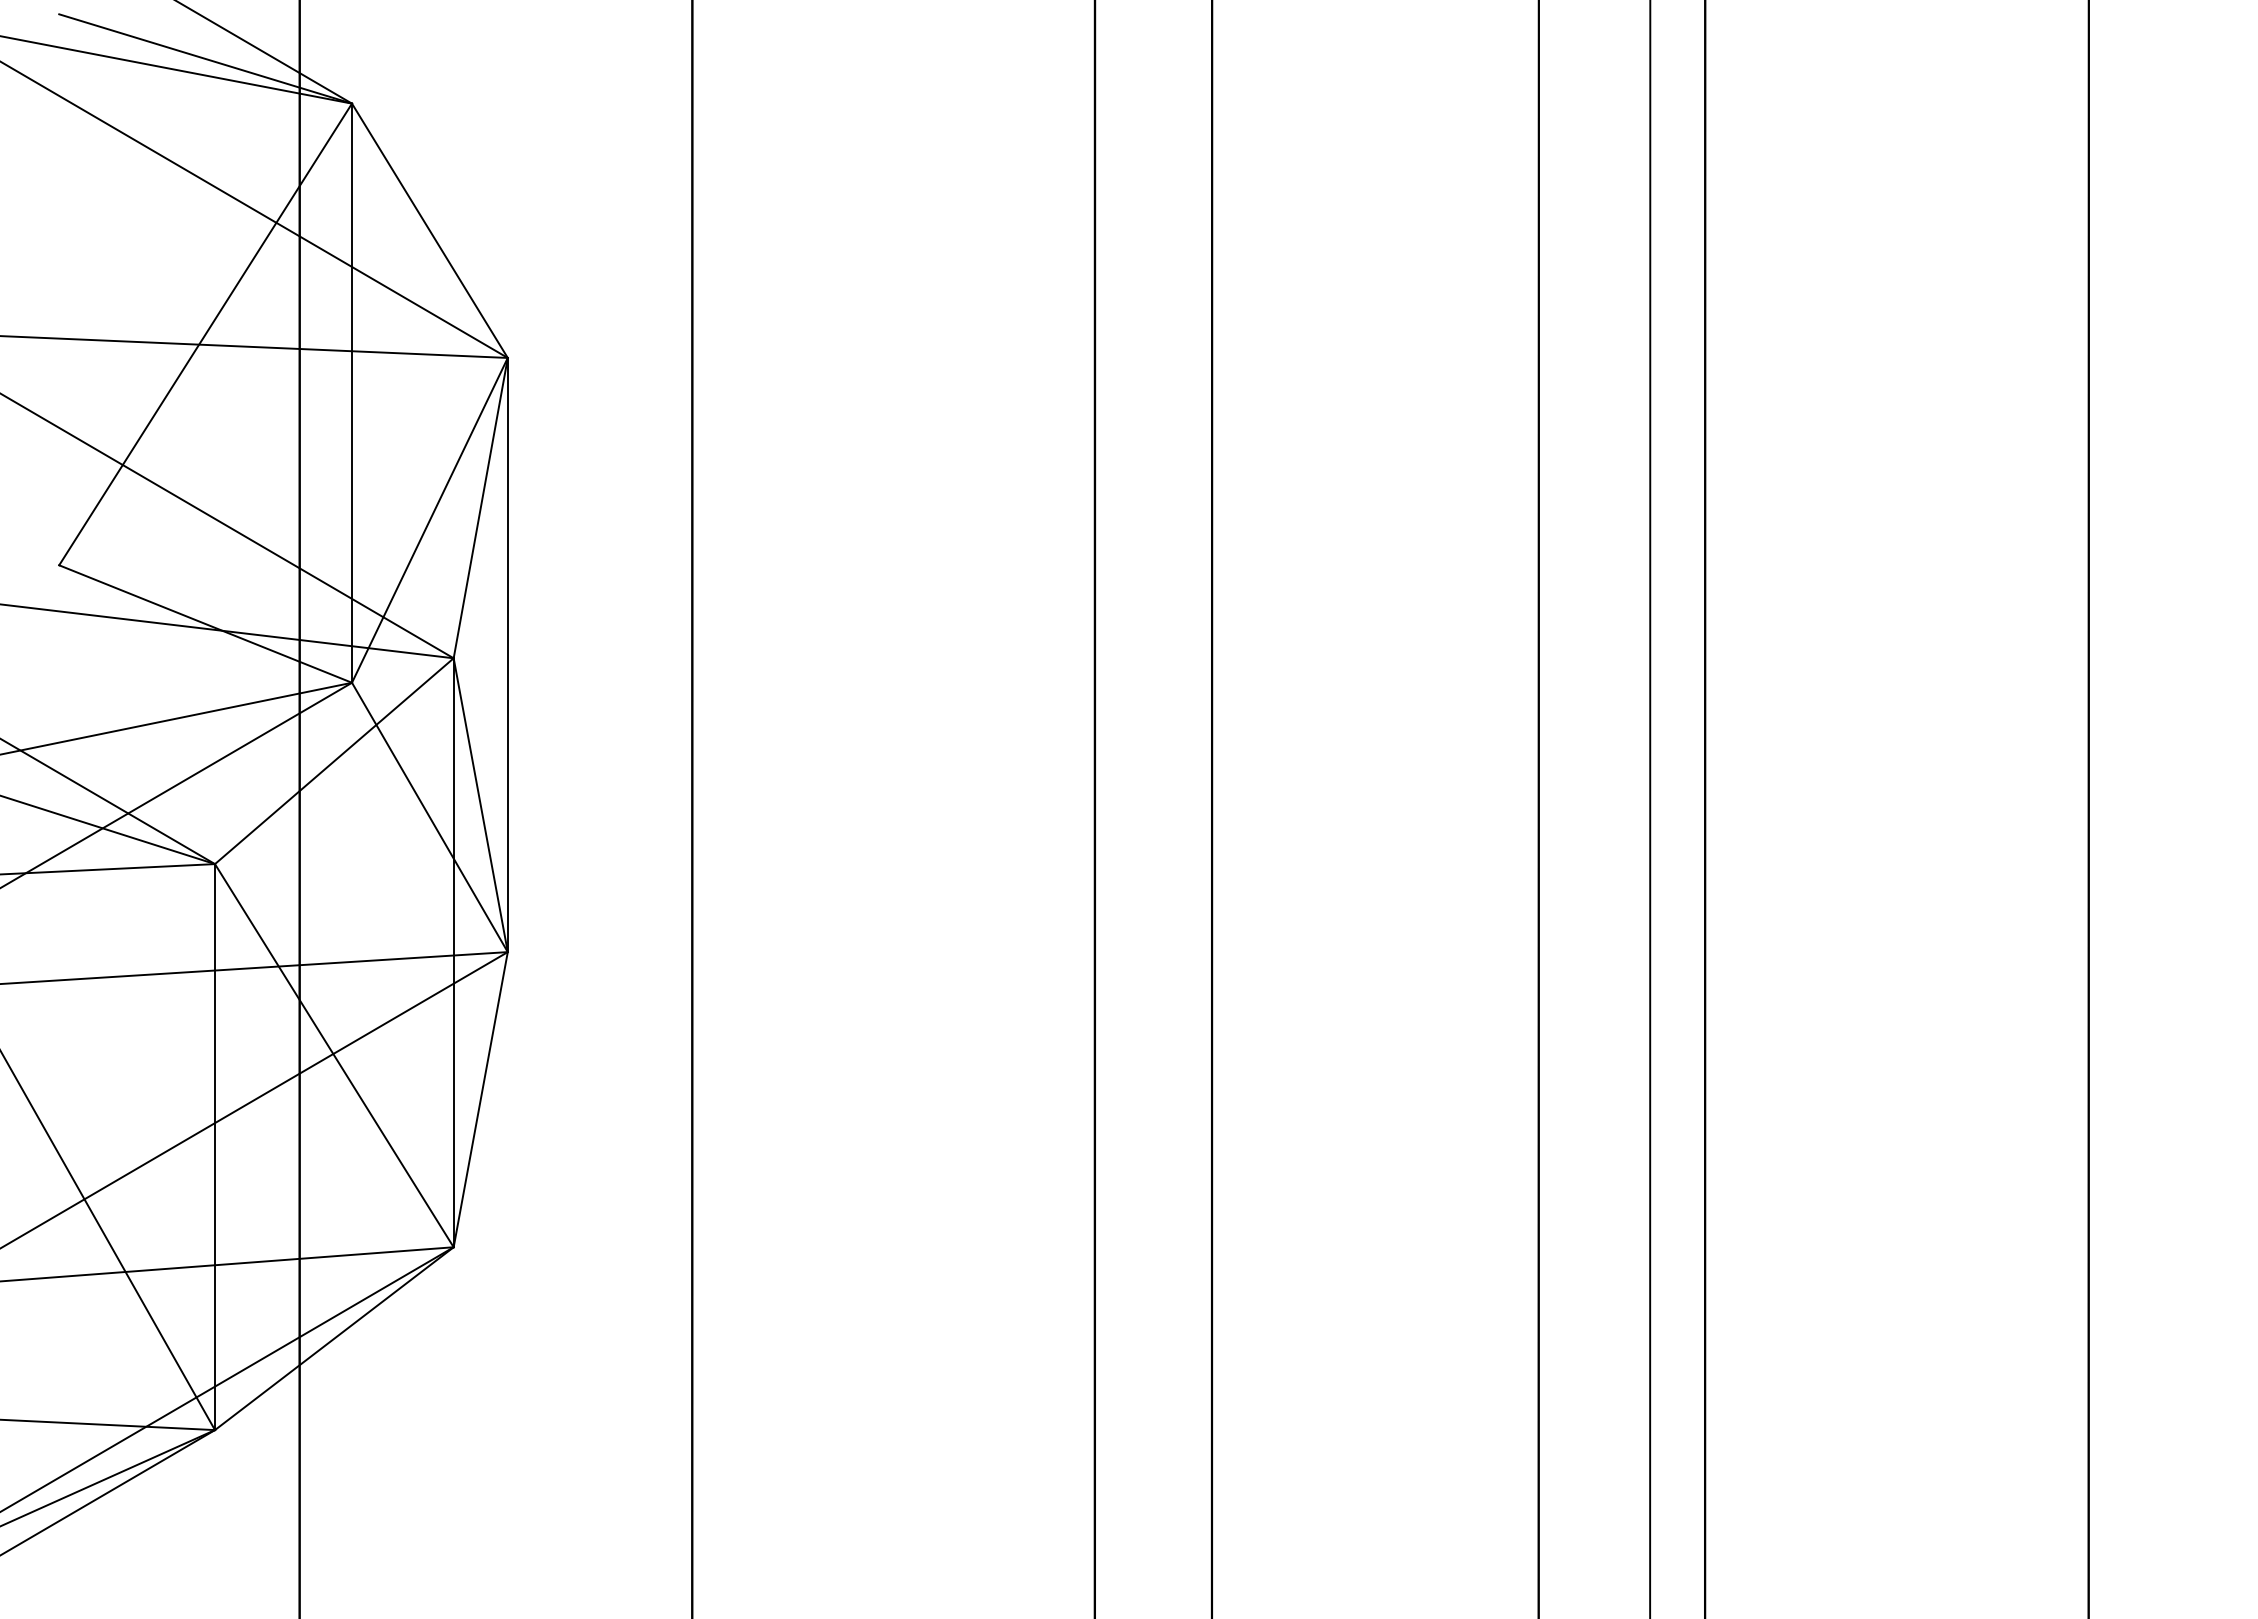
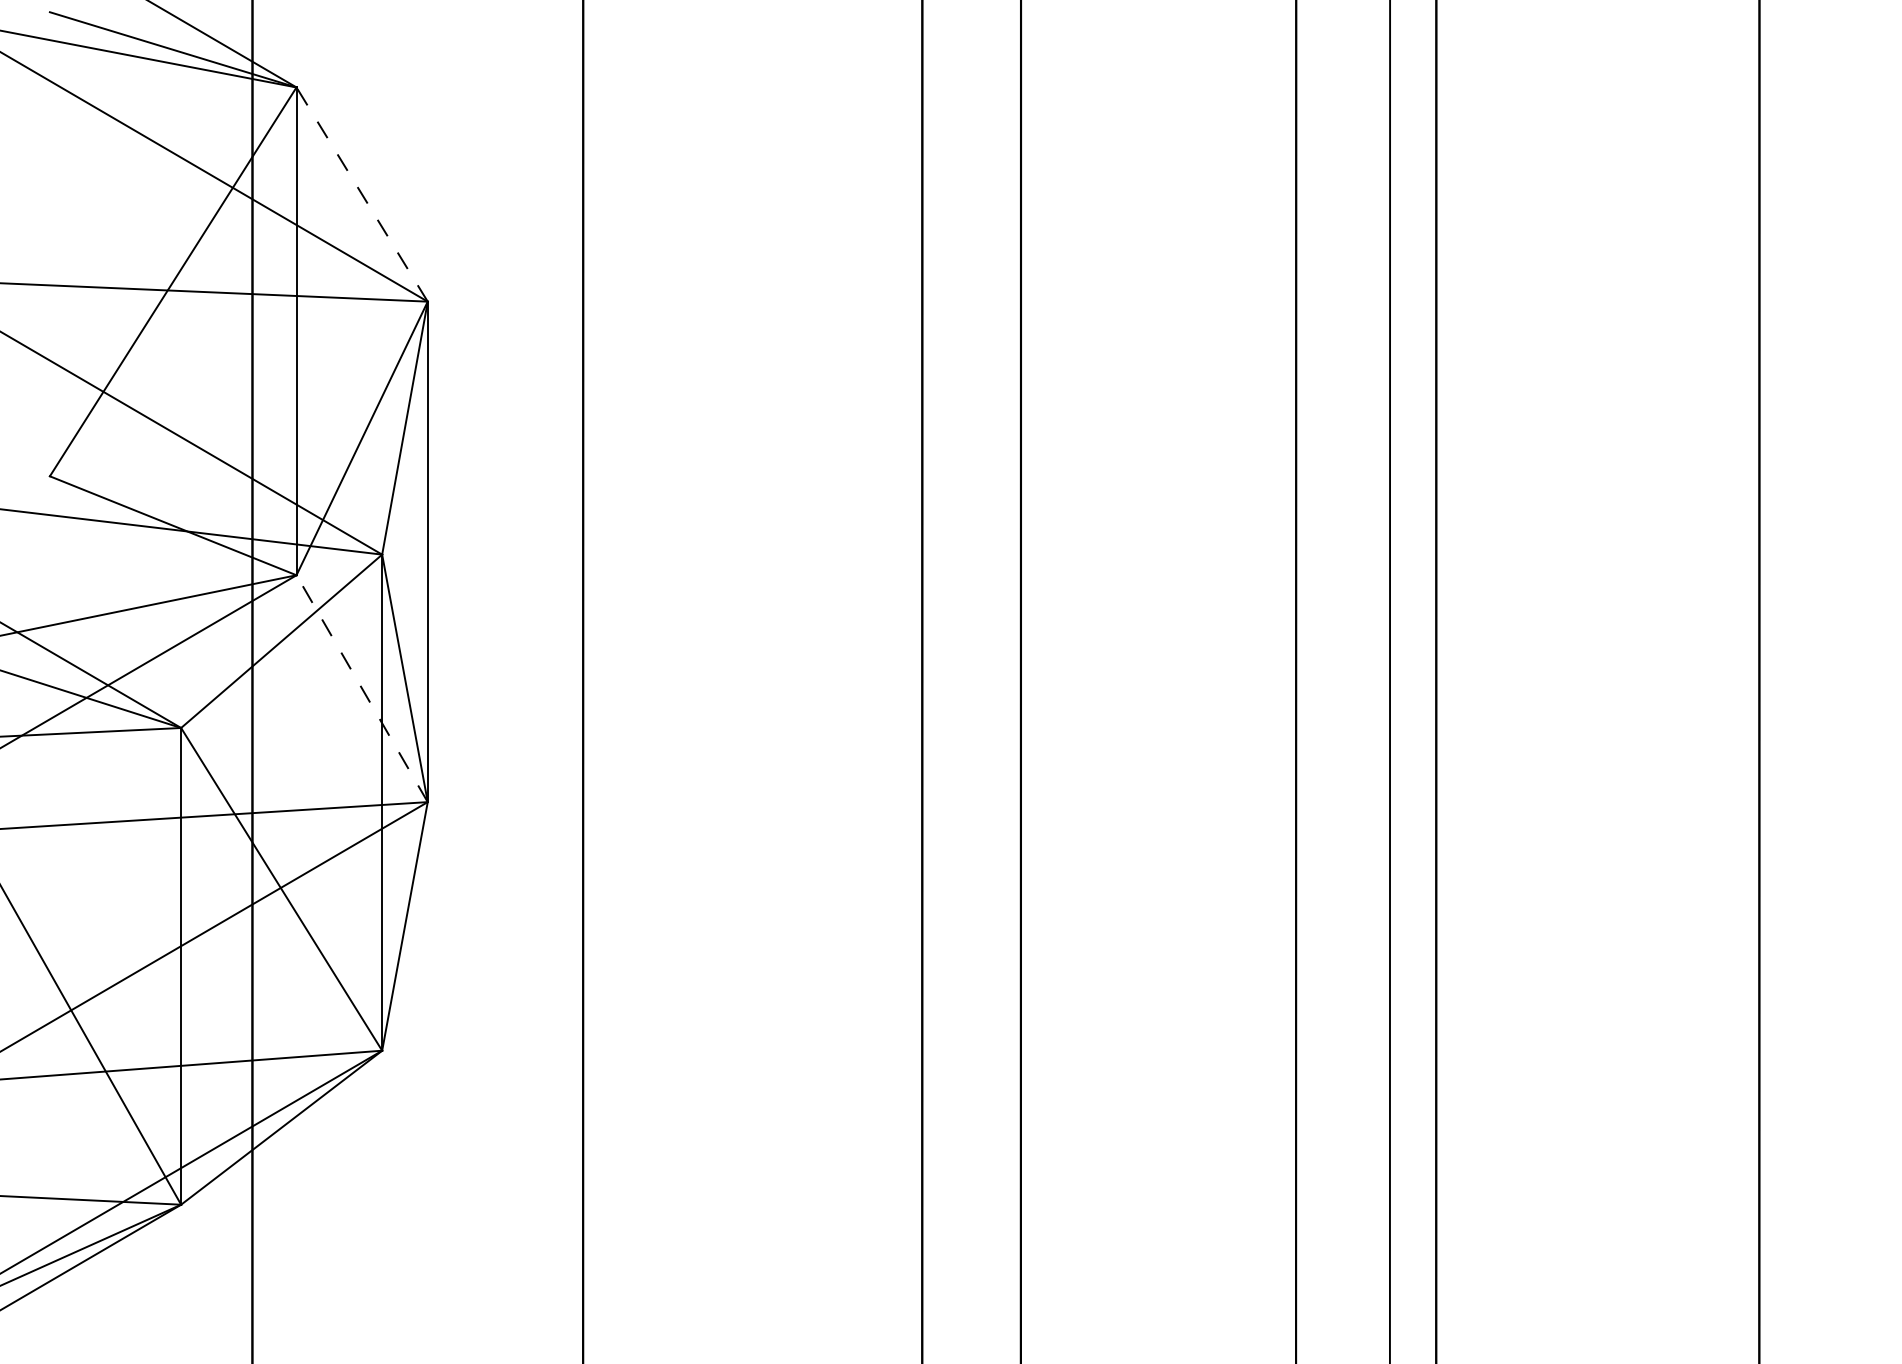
line: (429, 230) -> (361, 194), solid -> dashed
line: (429, 817) -> (361, 688), solid -> dashed

